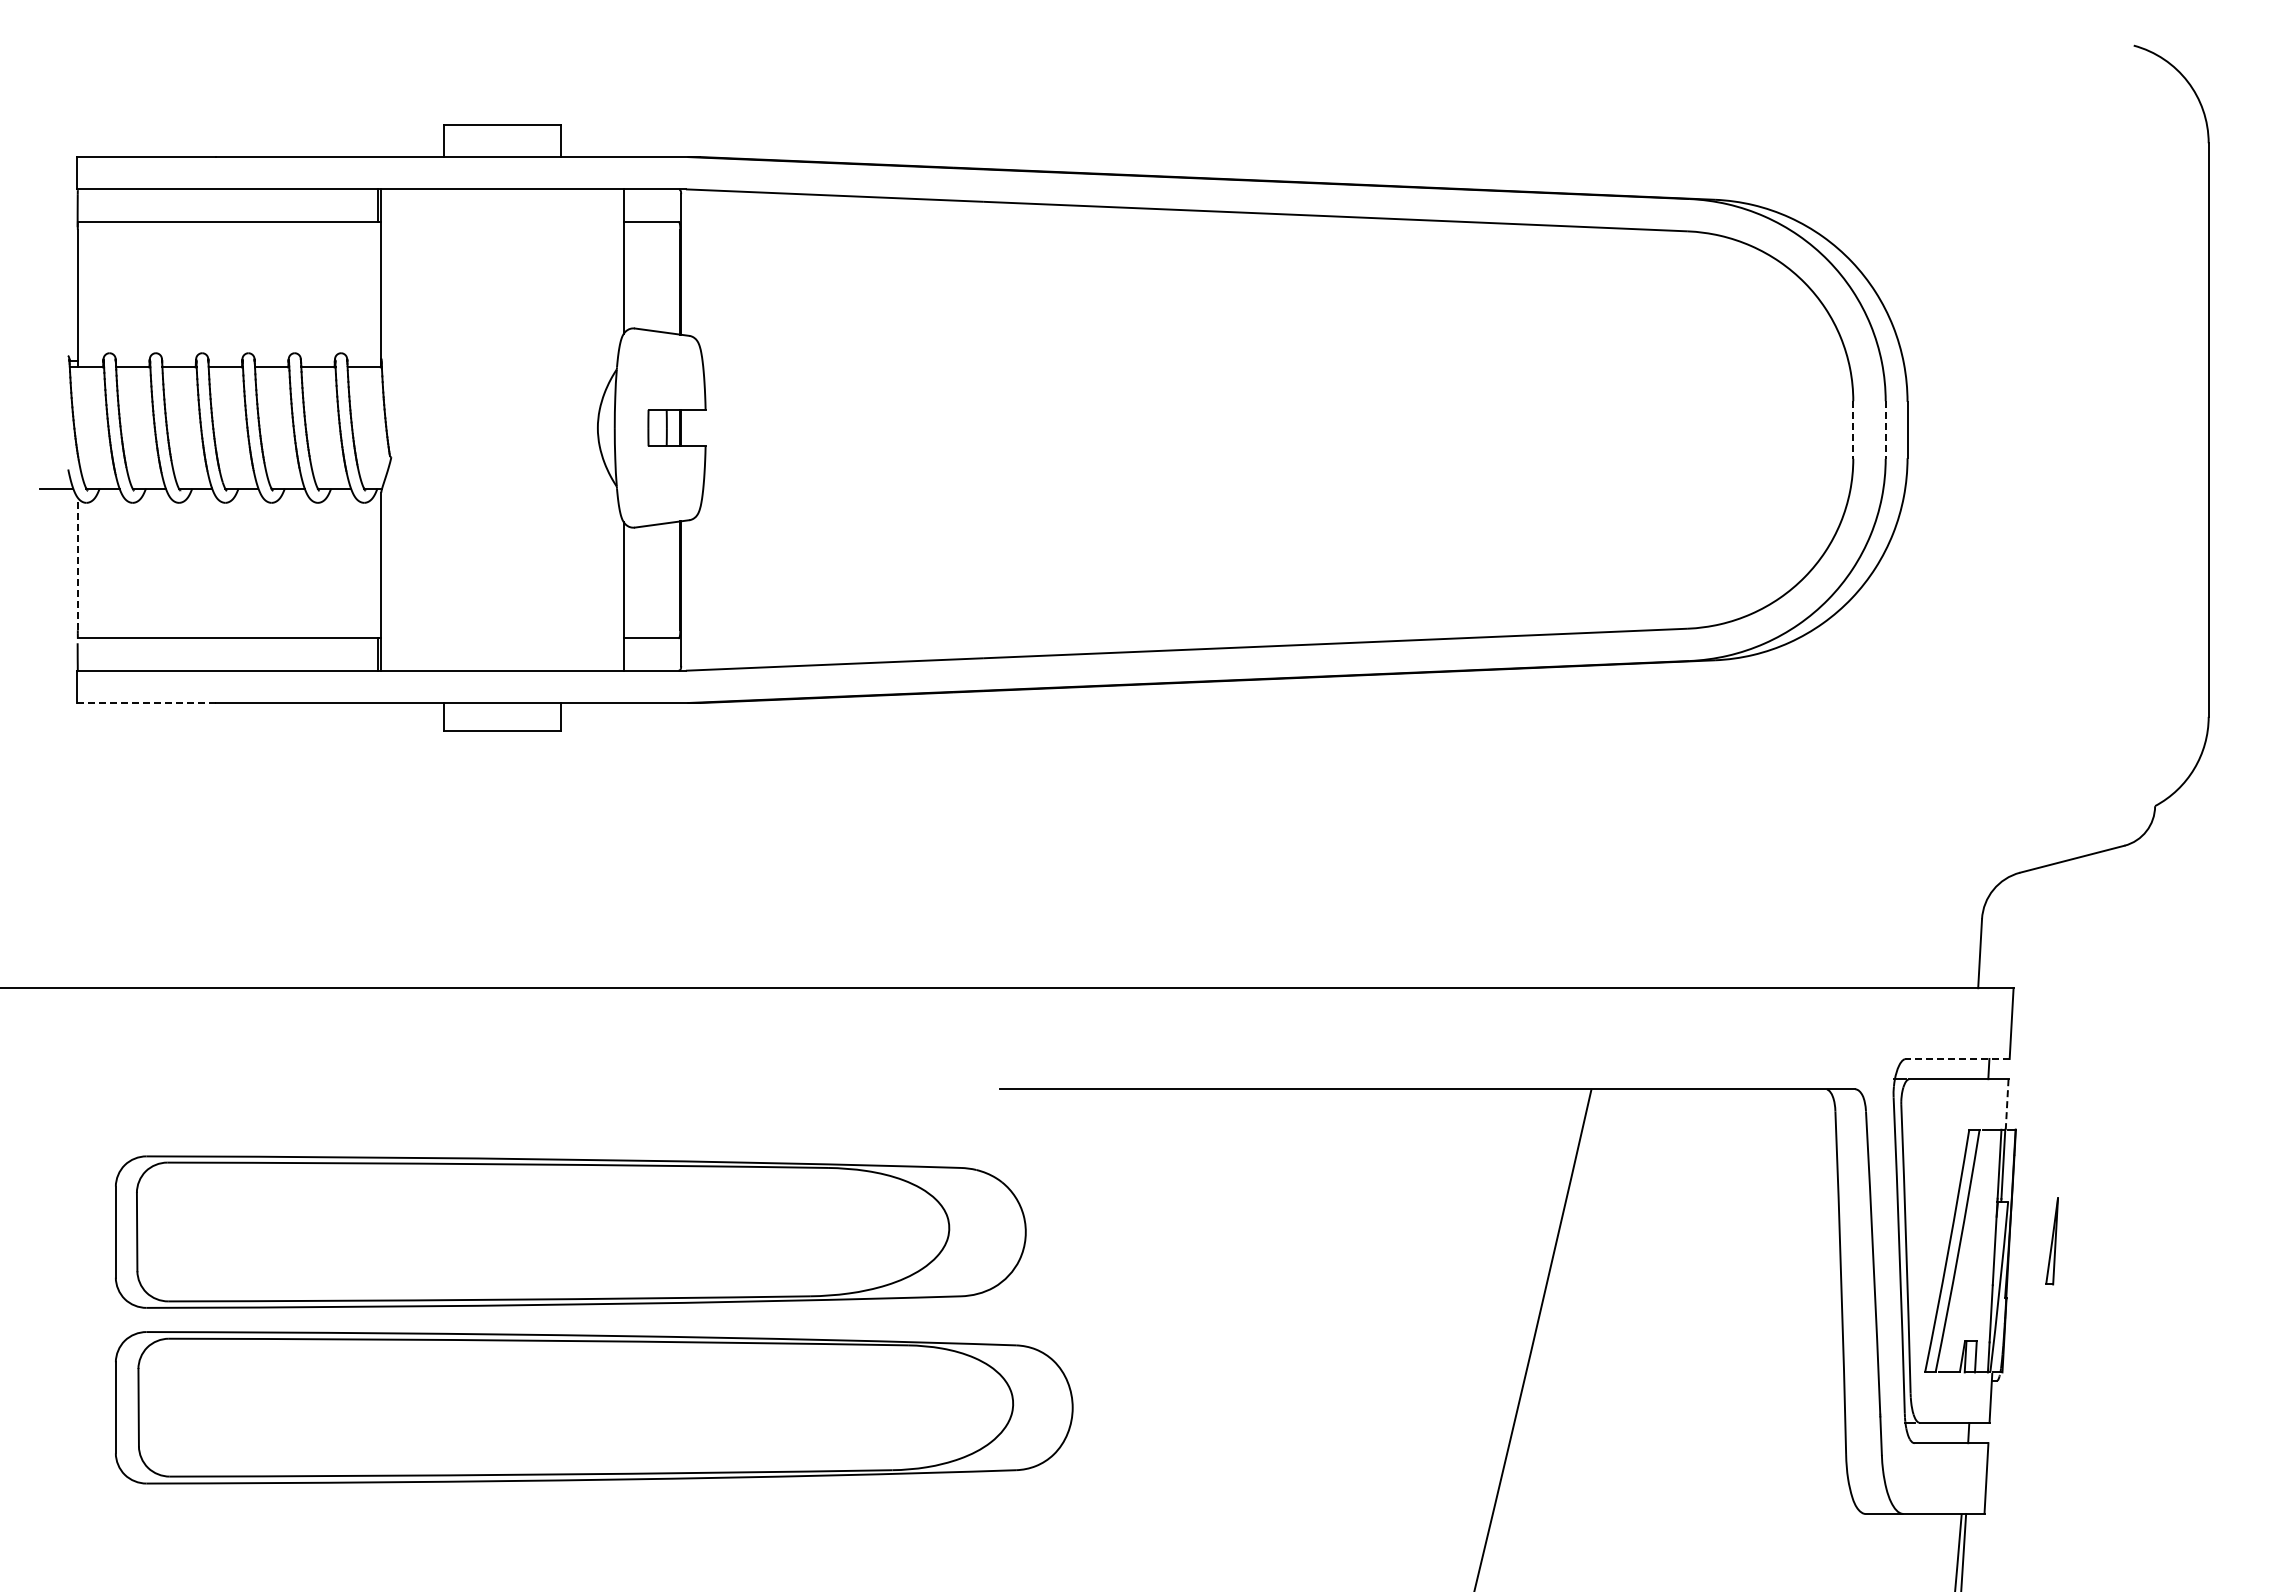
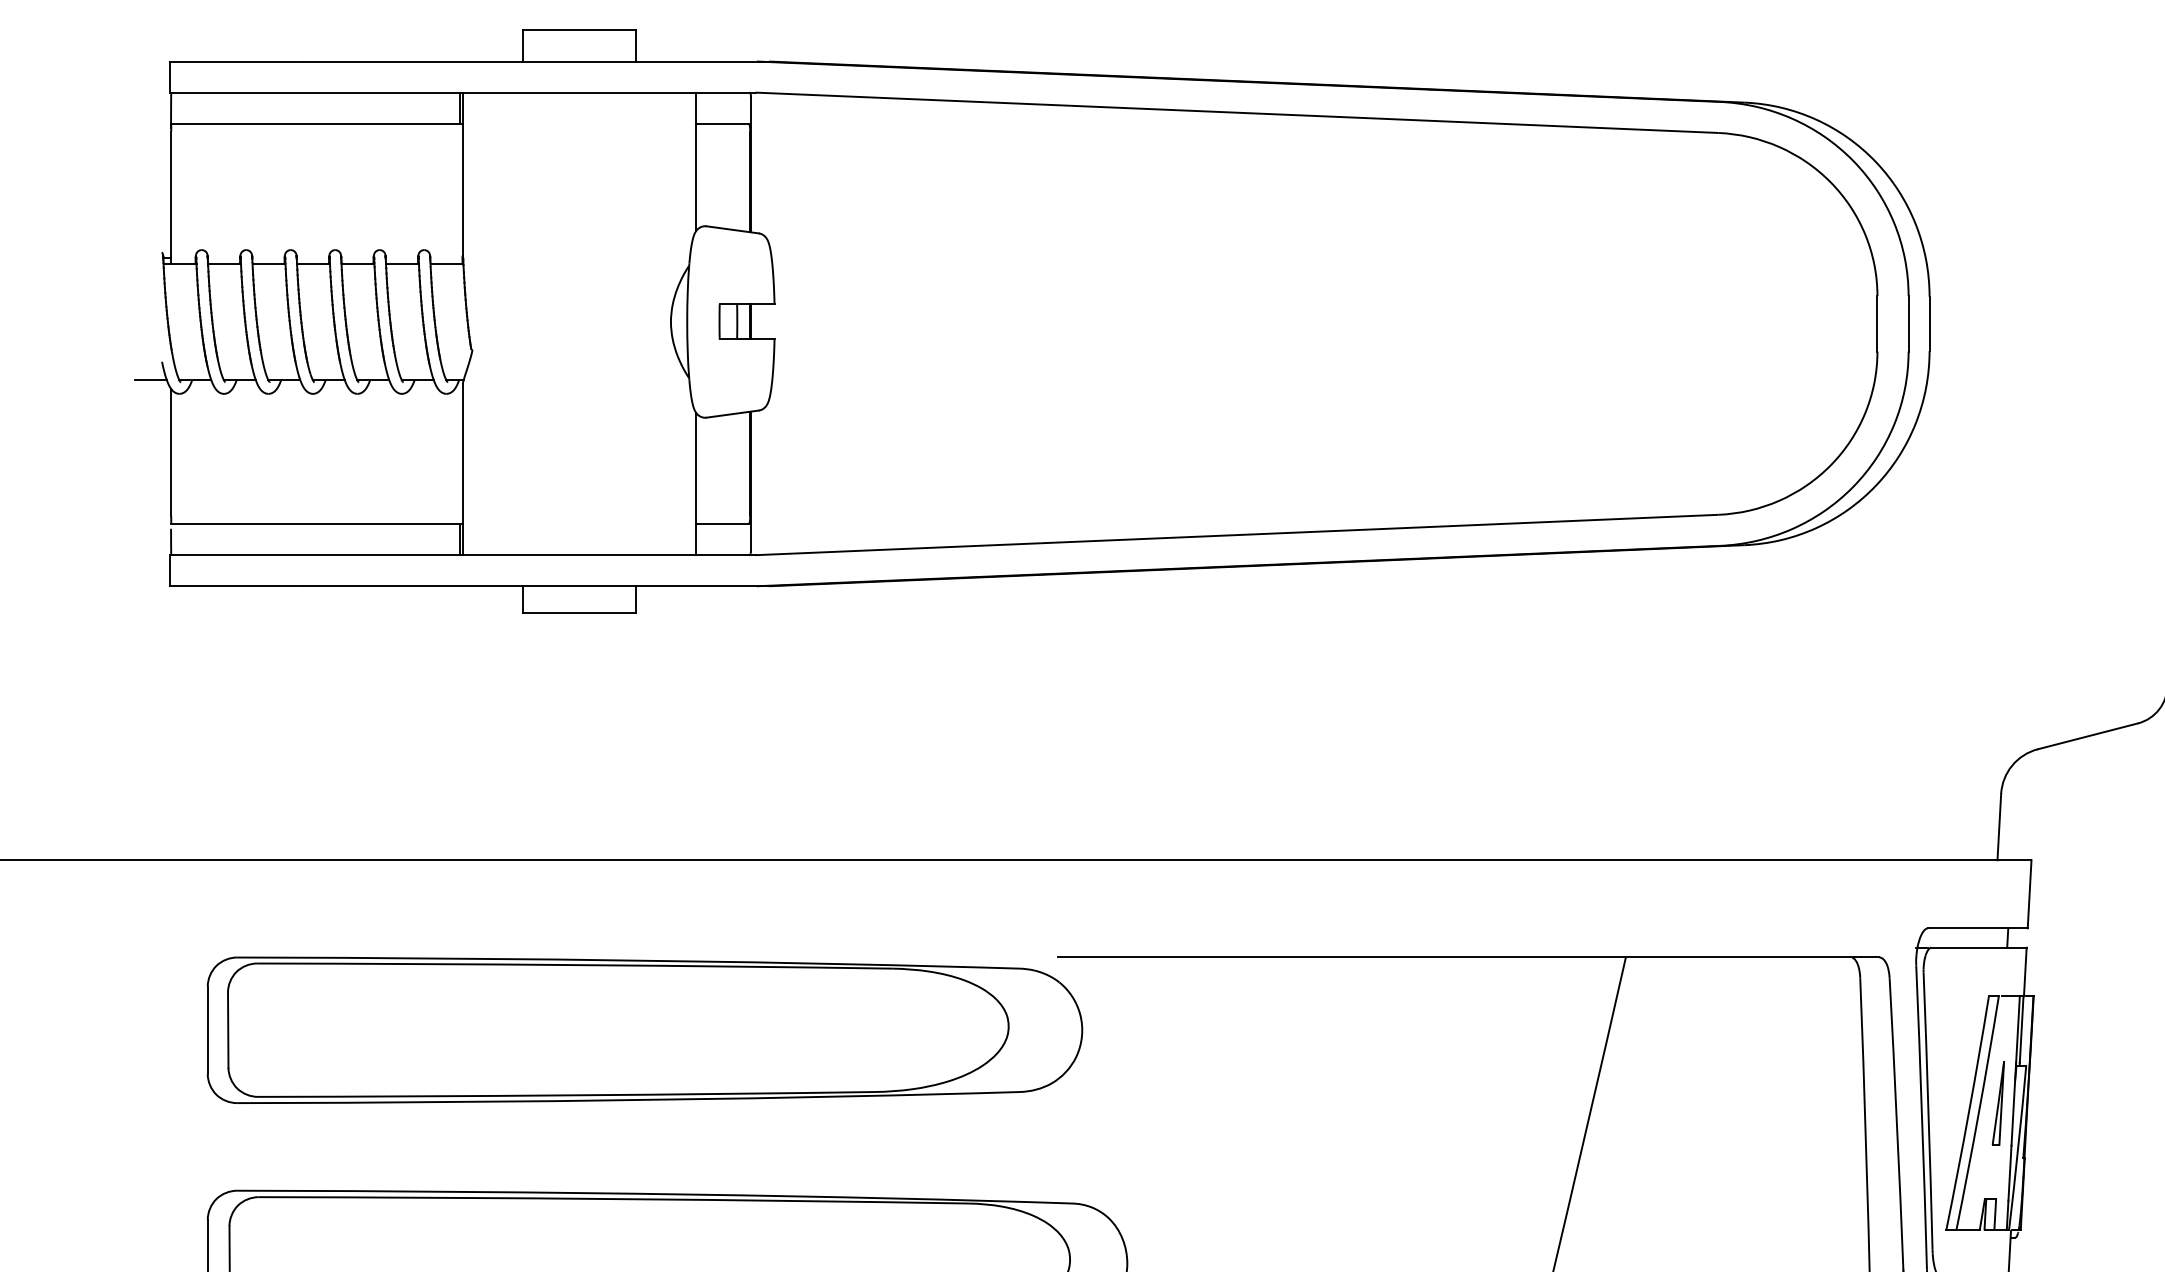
line: (1853, 430) -> (1877, 324), dashed -> solid
line: (1885, 430) -> (1908, 324), dashed -> solid
line: (77, 563) -> (170, 452), dashed -> solid
line: (145, 703) -> (236, 586), dashed -> solid
line: (1957, 1058) -> (1977, 927), dashed -> solid
line: (2007, 1104) -> (2025, 972), dashed -> solid
part: (570, 1231) -> (644, 1029), moved
part: (2051, 1241) -> (1997, 1103), moved

